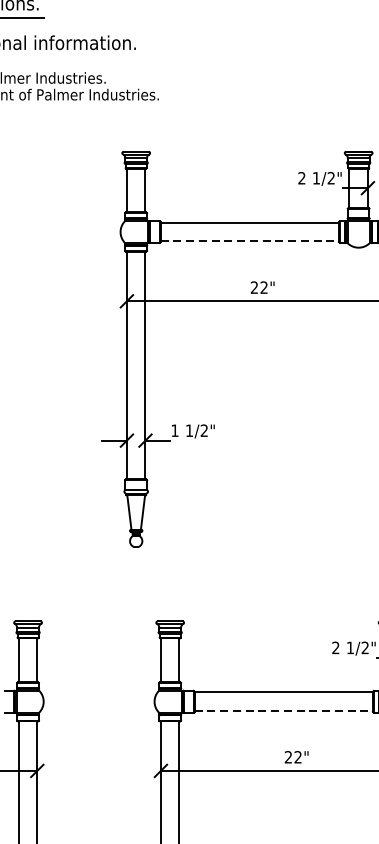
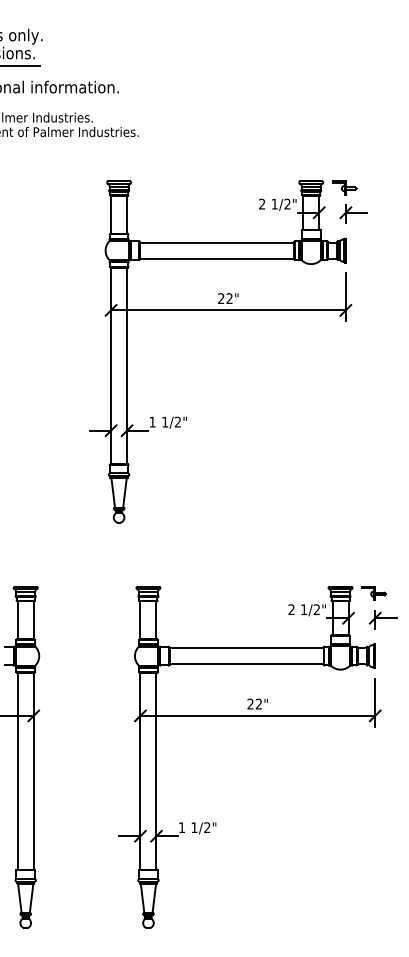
line: (250, 241) -> (217, 258), dashed -> solid
line: (283, 711) -> (246, 664), dashed -> solid

